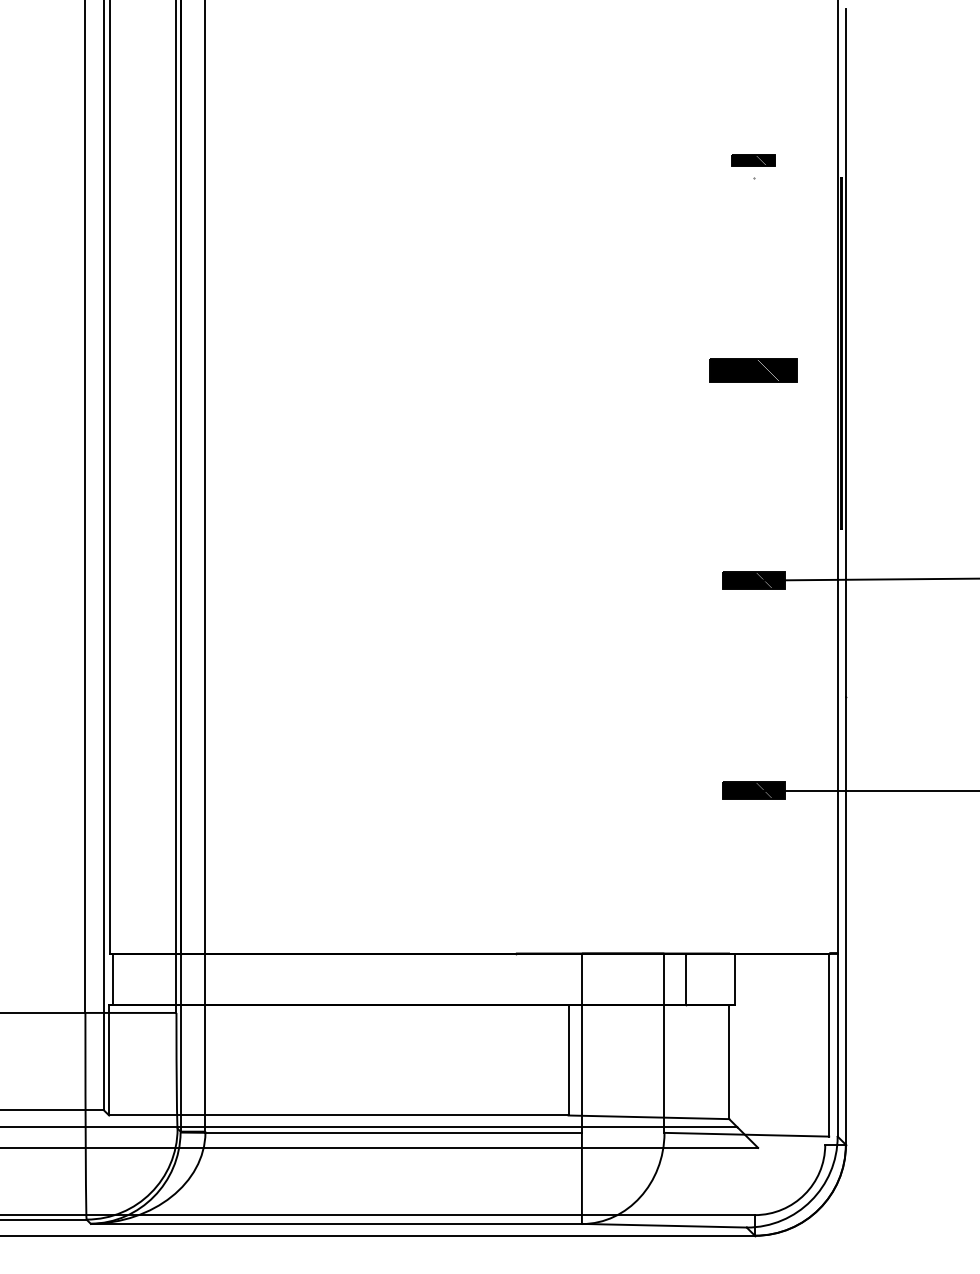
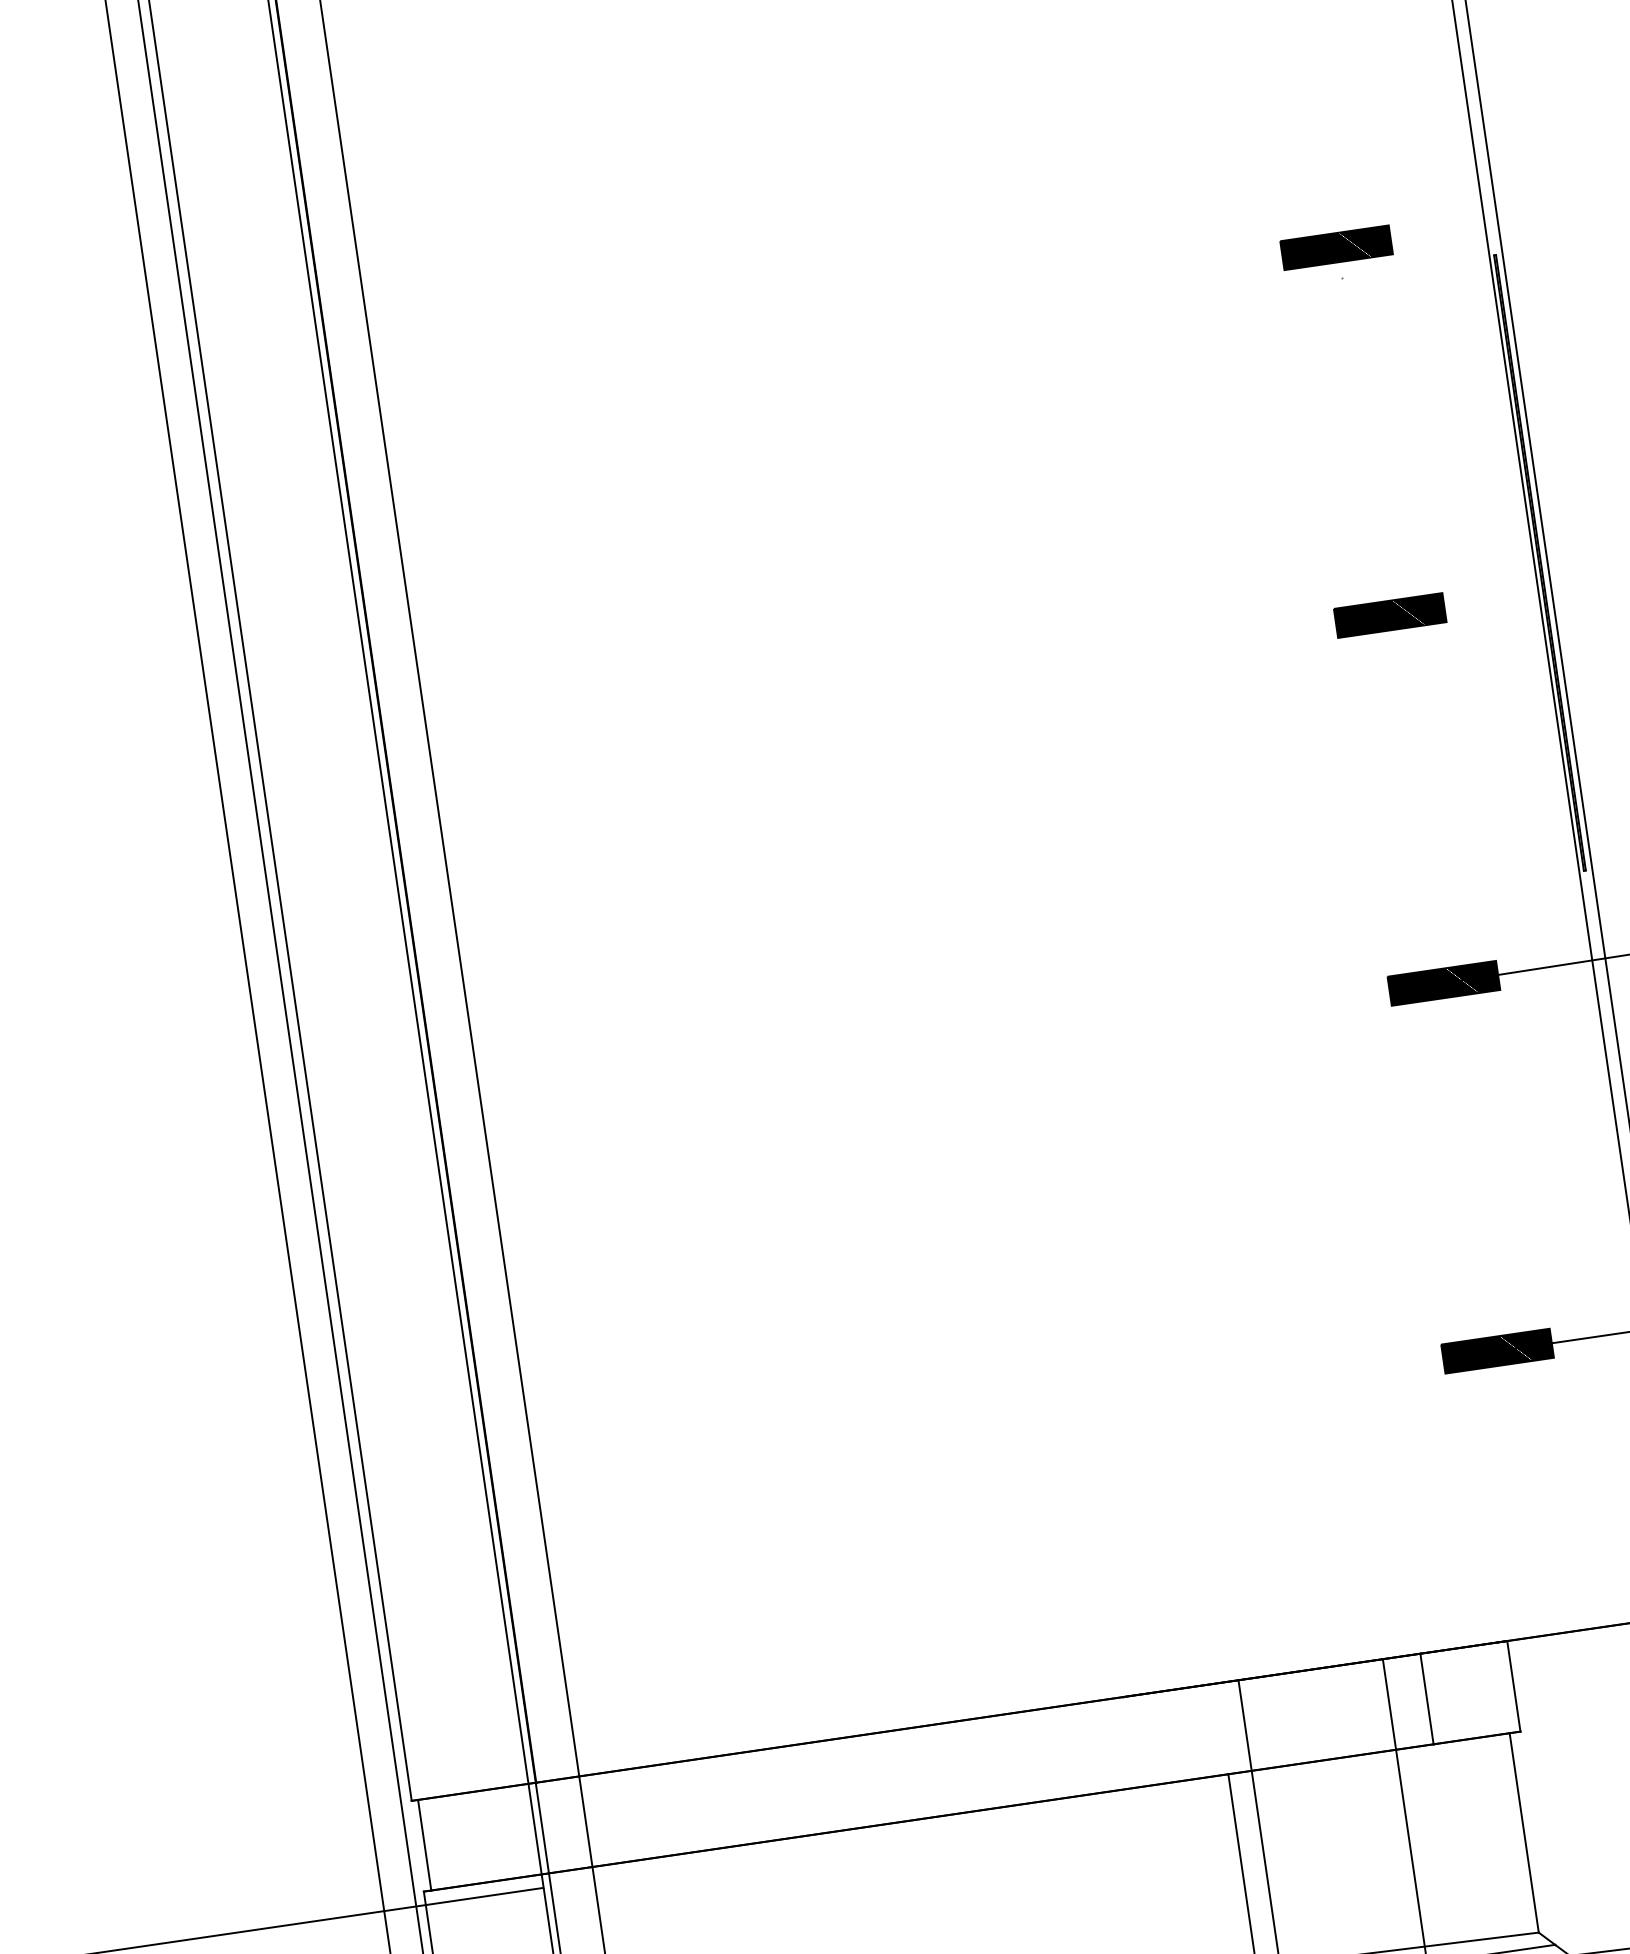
part: (753, 160) -> (1336, 247), size x1.43
part: (753, 370) -> (1389, 615), size x0.71

